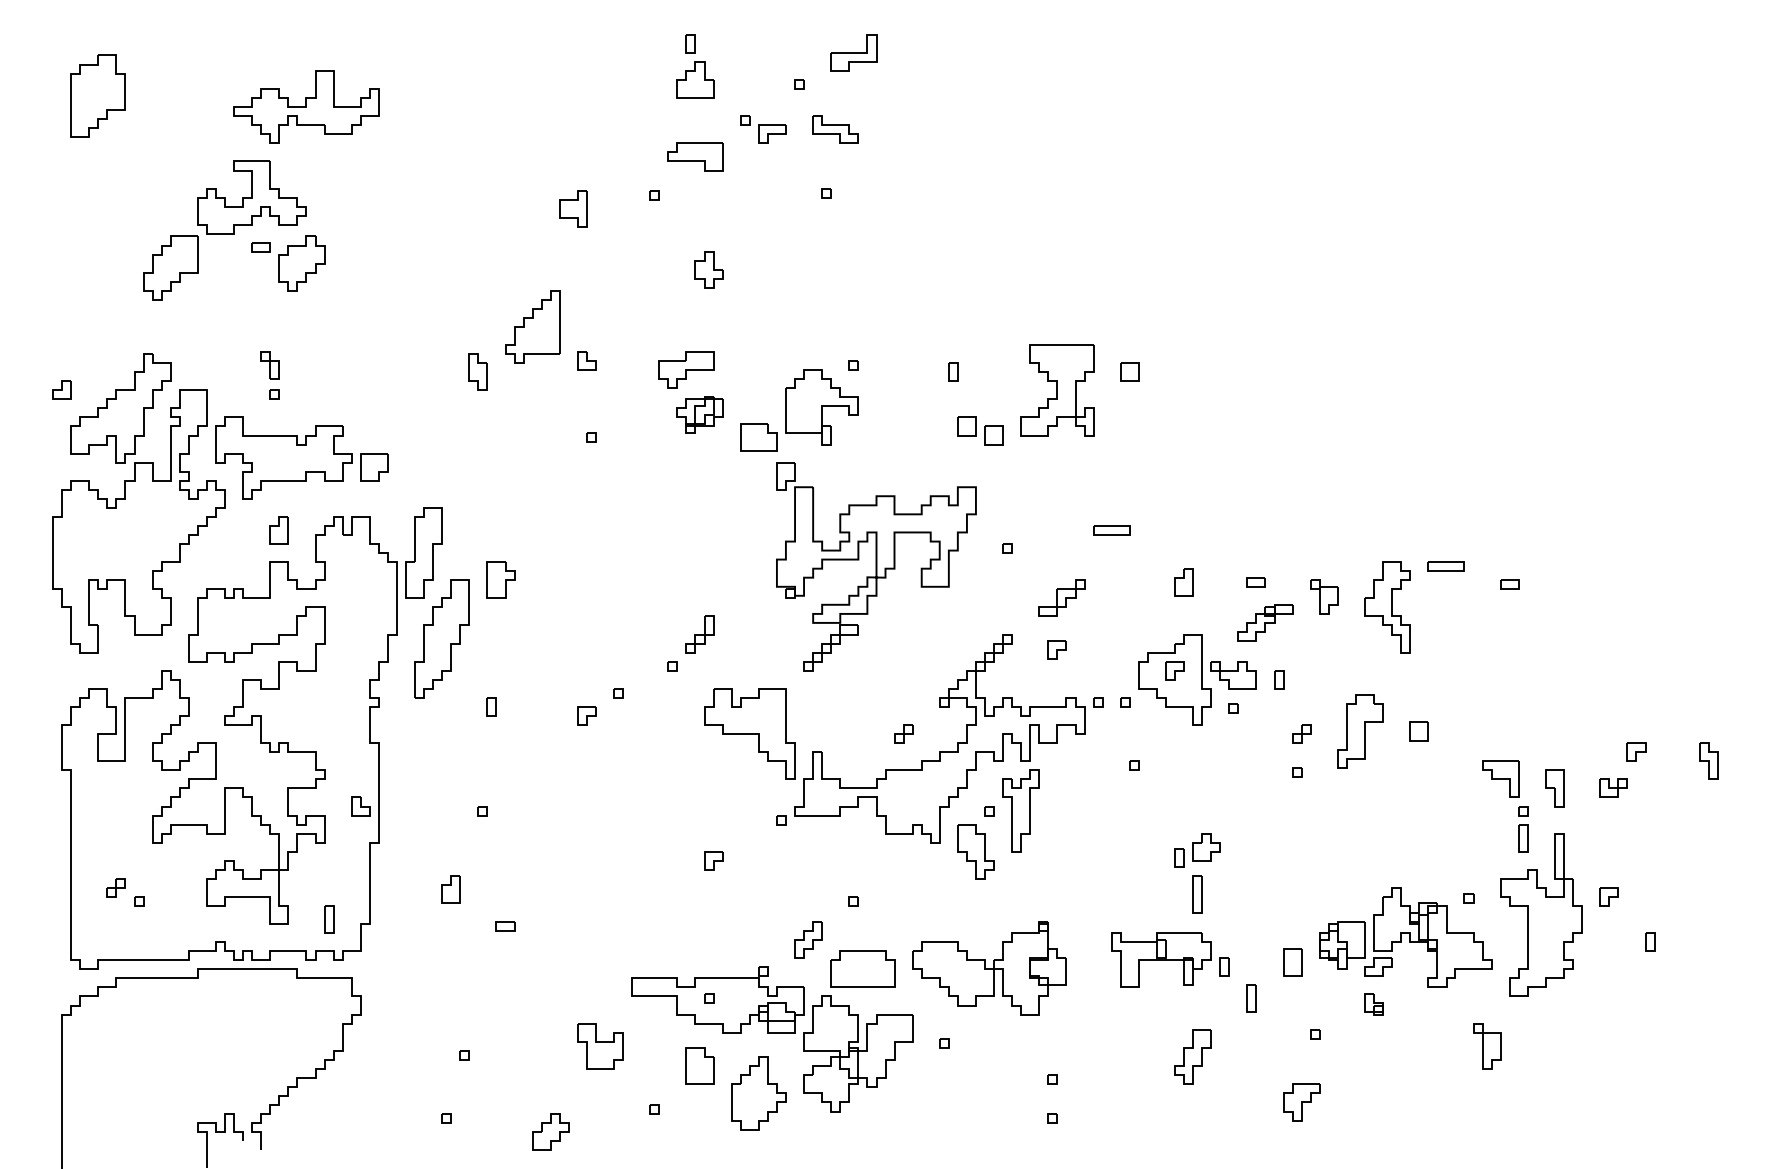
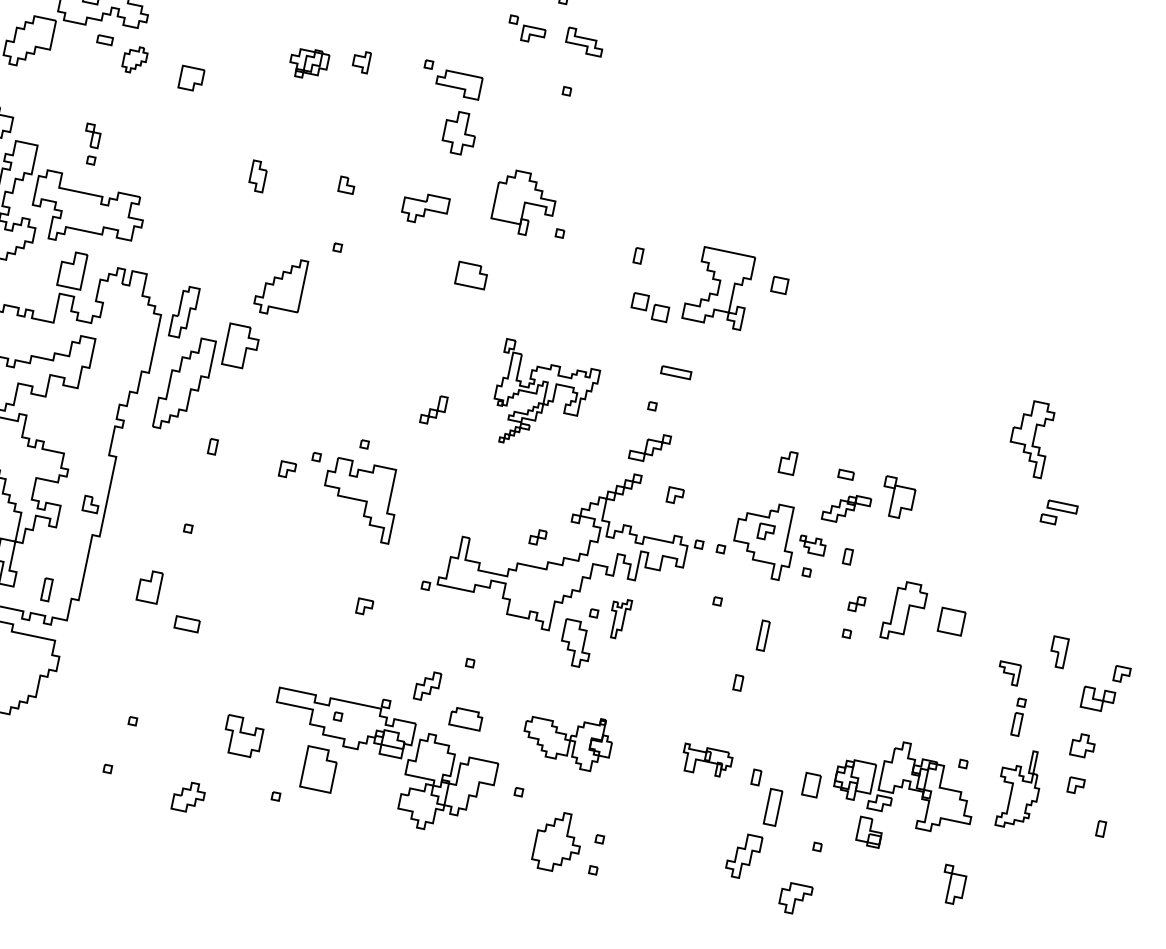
part: (695, 156) -> (458, 84), moved
part: (573, 208) -> (361, 61), size x0.7
part: (301, 263) -> (134, 59), size x0.6
part: (708, 269) -> (459, 132), size x1.4
part: (532, 326) -> (280, 285), moved
part: (821, 407) -> (524, 203), moved
part: (699, 414) -> (308, 63), moved
part: (374, 467) -> (191, 79), moved
part: (278, 530) -> (71, 269), size x1.6
part: (1111, 530) -> (676, 372), moved
part: (423, 552) -> (183, 311), size x0.7
part: (876, 566) -> (544, 398), size x0.6
part: (1445, 566) -> (1061, 506), moved
part: (500, 579) -> (241, 346), size x1.4
part: (1324, 596) -> (898, 497), size x1.4
part: (1061, 597) -> (649, 446), moved
part: (1387, 607) -> (1030, 438), moved
part: (699, 634) -> (433, 409), moved
part: (1233, 675) -> (812, 545), size x0.7
part: (1418, 731) -> (950, 621), size x1.6
part: (749, 733) -> (359, 499), moved
part: (1500, 778) -> (1008, 672), size x0.7
part: (1613, 787) -> (1097, 698), size x1.4
part: (1554, 788) -> (1058, 652), moved
part: (1020, 810) -> (618, 618), size x0.6
part: (1206, 847) -> (1082, 746), moved
part: (450, 889) -> (149, 586), size x1.4
part: (1197, 894) -> (763, 635), moved
part: (1541, 914) -> (1018, 788), size x0.6
part: (505, 926) -> (187, 624), size x1.6
part: (1161, 959) -> (706, 761), size x0.6
part: (862, 968) -> (465, 718), size x0.6
part: (989, 968) -> (567, 739), size x0.7
part: (1251, 998) -> (772, 807), size x1.6
part: (1373, 1004) -> (869, 832), size x1.6
part: (1192, 1056) -> (743, 855), moved
part: (699, 1065) -> (319, 768), size x1.4
part: (758, 1093) -> (558, 841), moved

